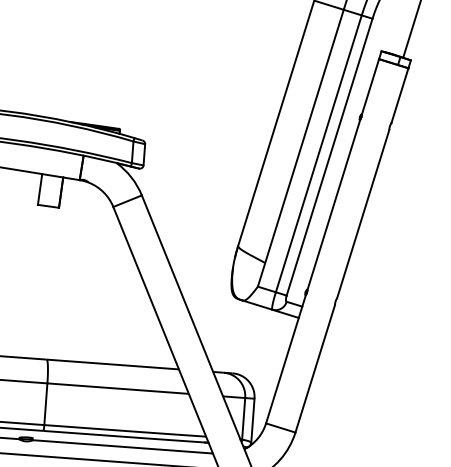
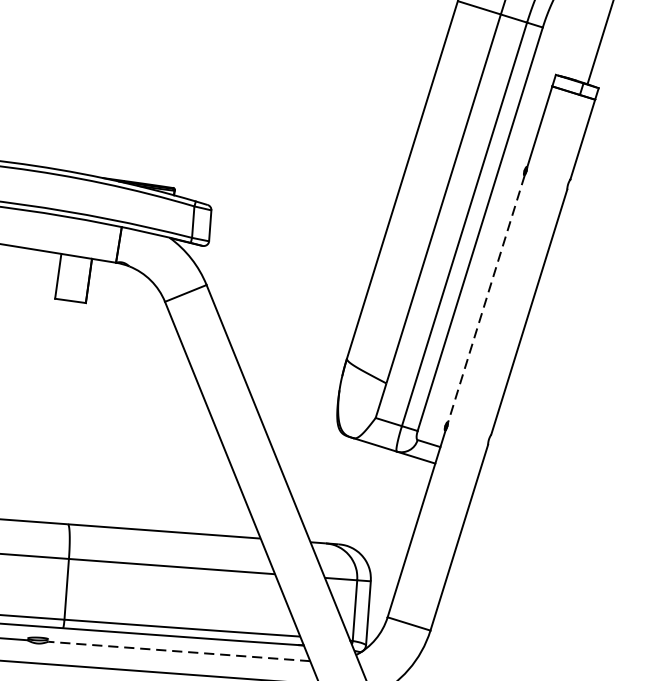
line: (333, 204) -> (485, 298), solid -> dashed
line: (122, 446) -> (178, 650), solid -> dashed

